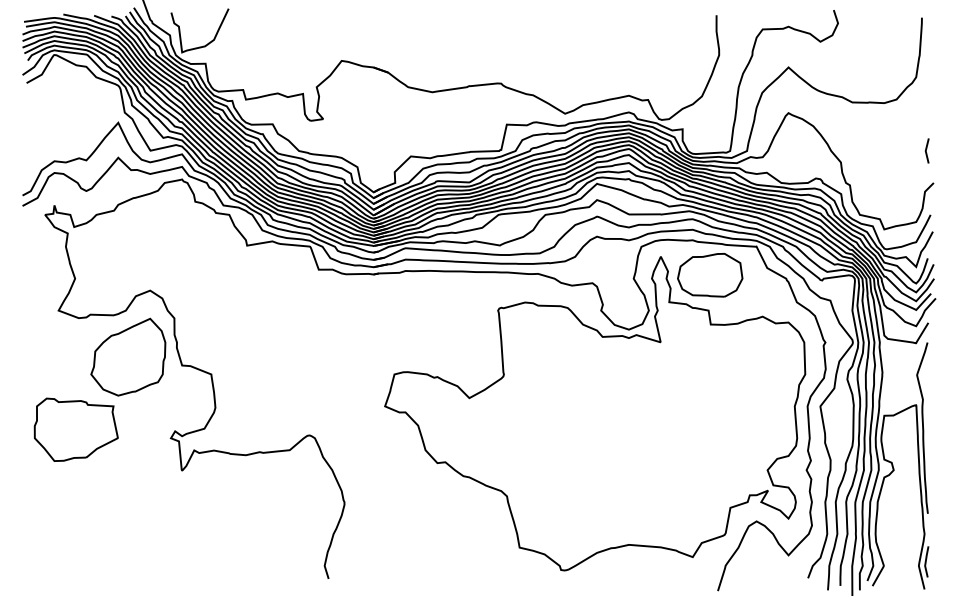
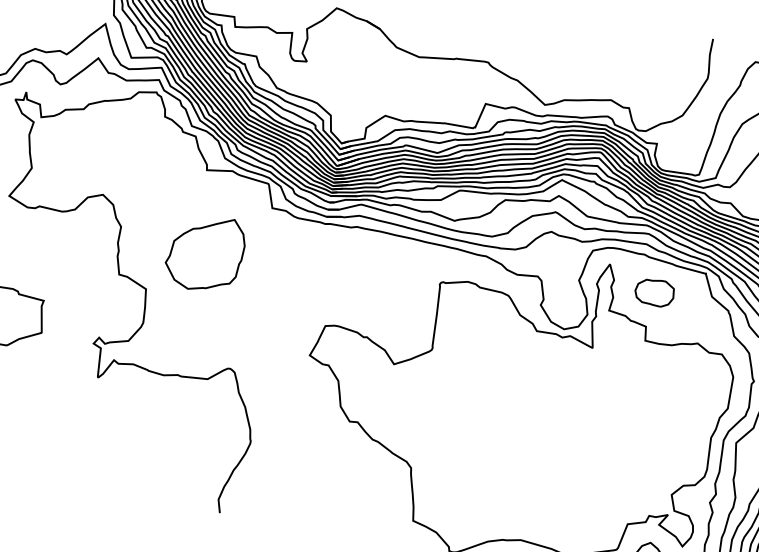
part: (710, 275) -> (654, 292), size x0.6
part: (128, 356) -> (205, 252), moved

